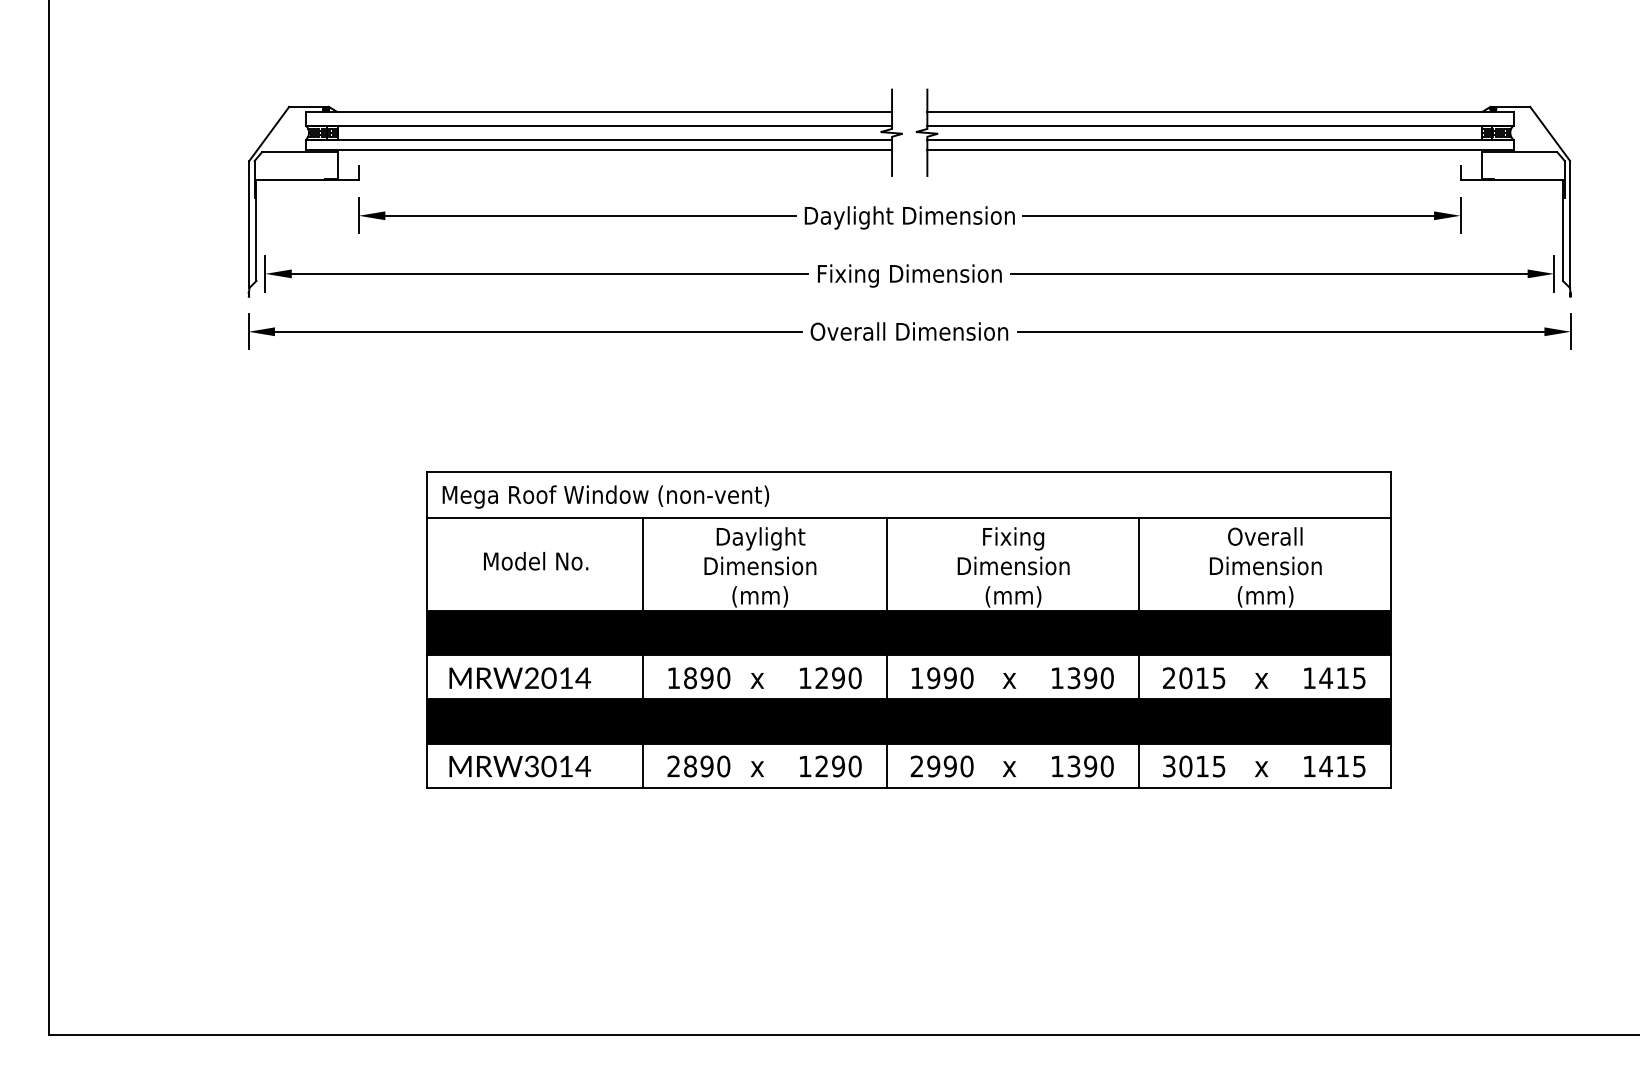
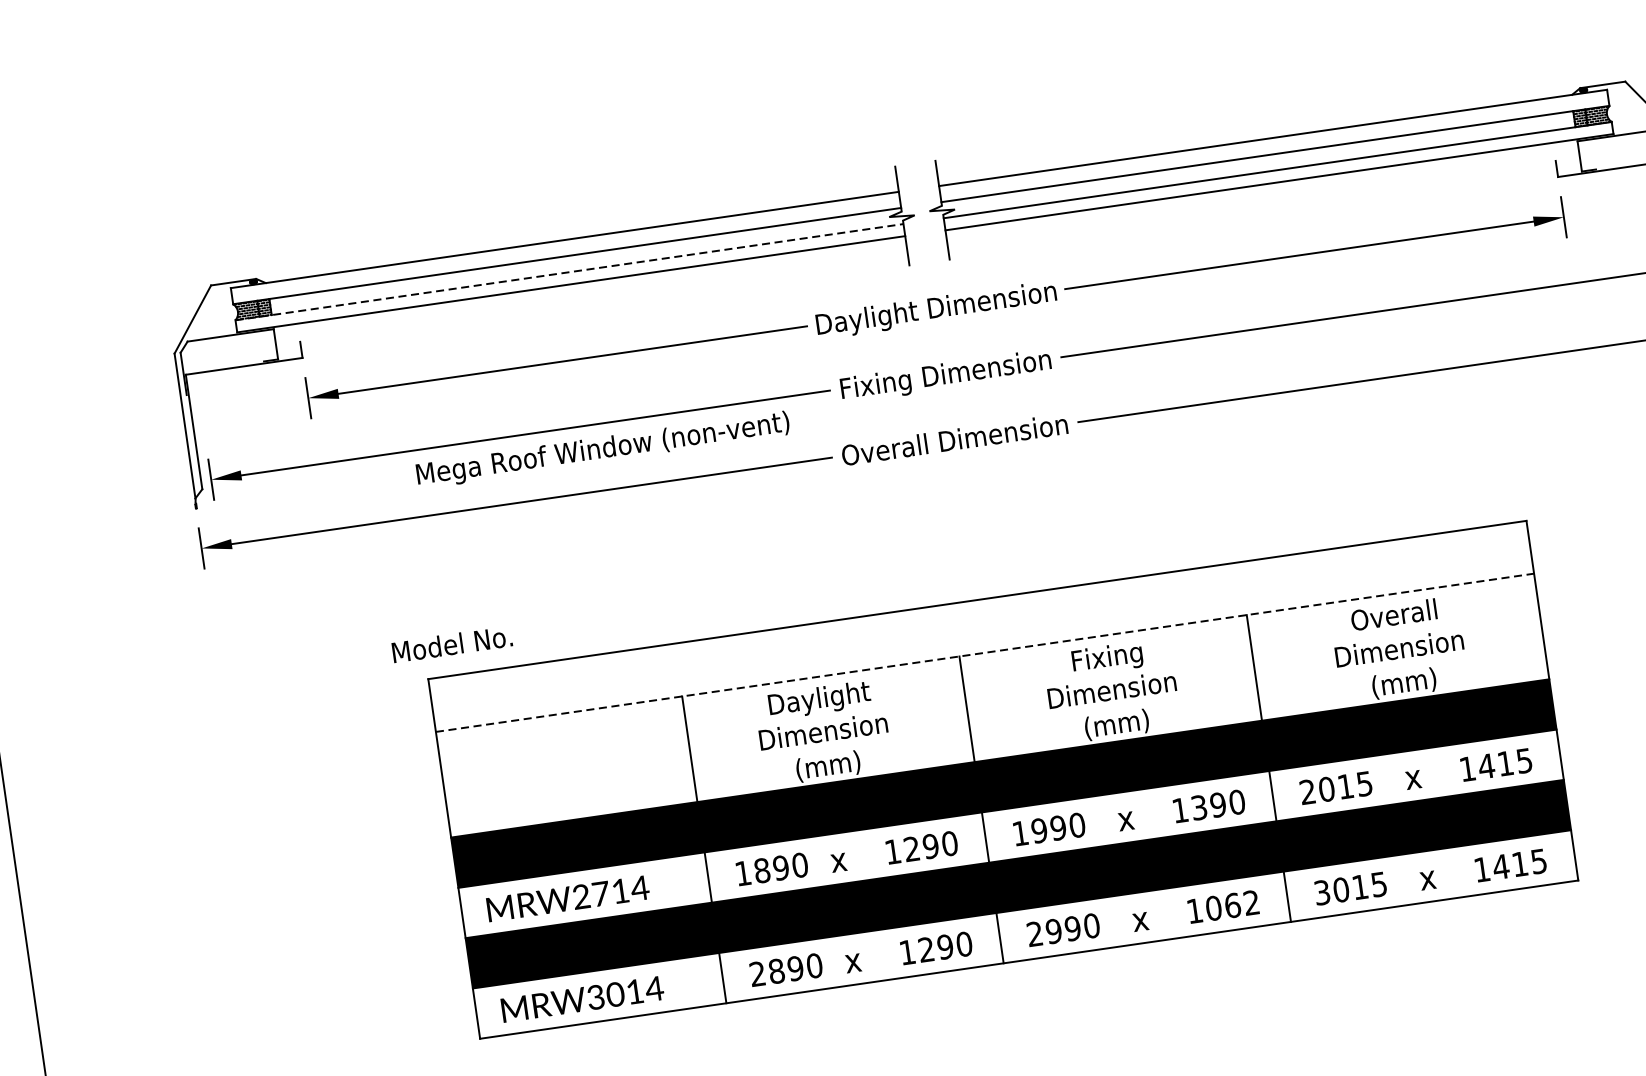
line: (599, 139) -> (570, 271), solid -> dashed
text: (605, 496) -> (602, 449), moved
line: (909, 518) -> (985, 652), solid -> dashed
text: (536, 561) -> (452, 644), moved
text: (548, 677) -> (600, 893), MRW2014 -> MRW2714
text: (1090, 766) -> (1232, 905), 1390 -> 1062

